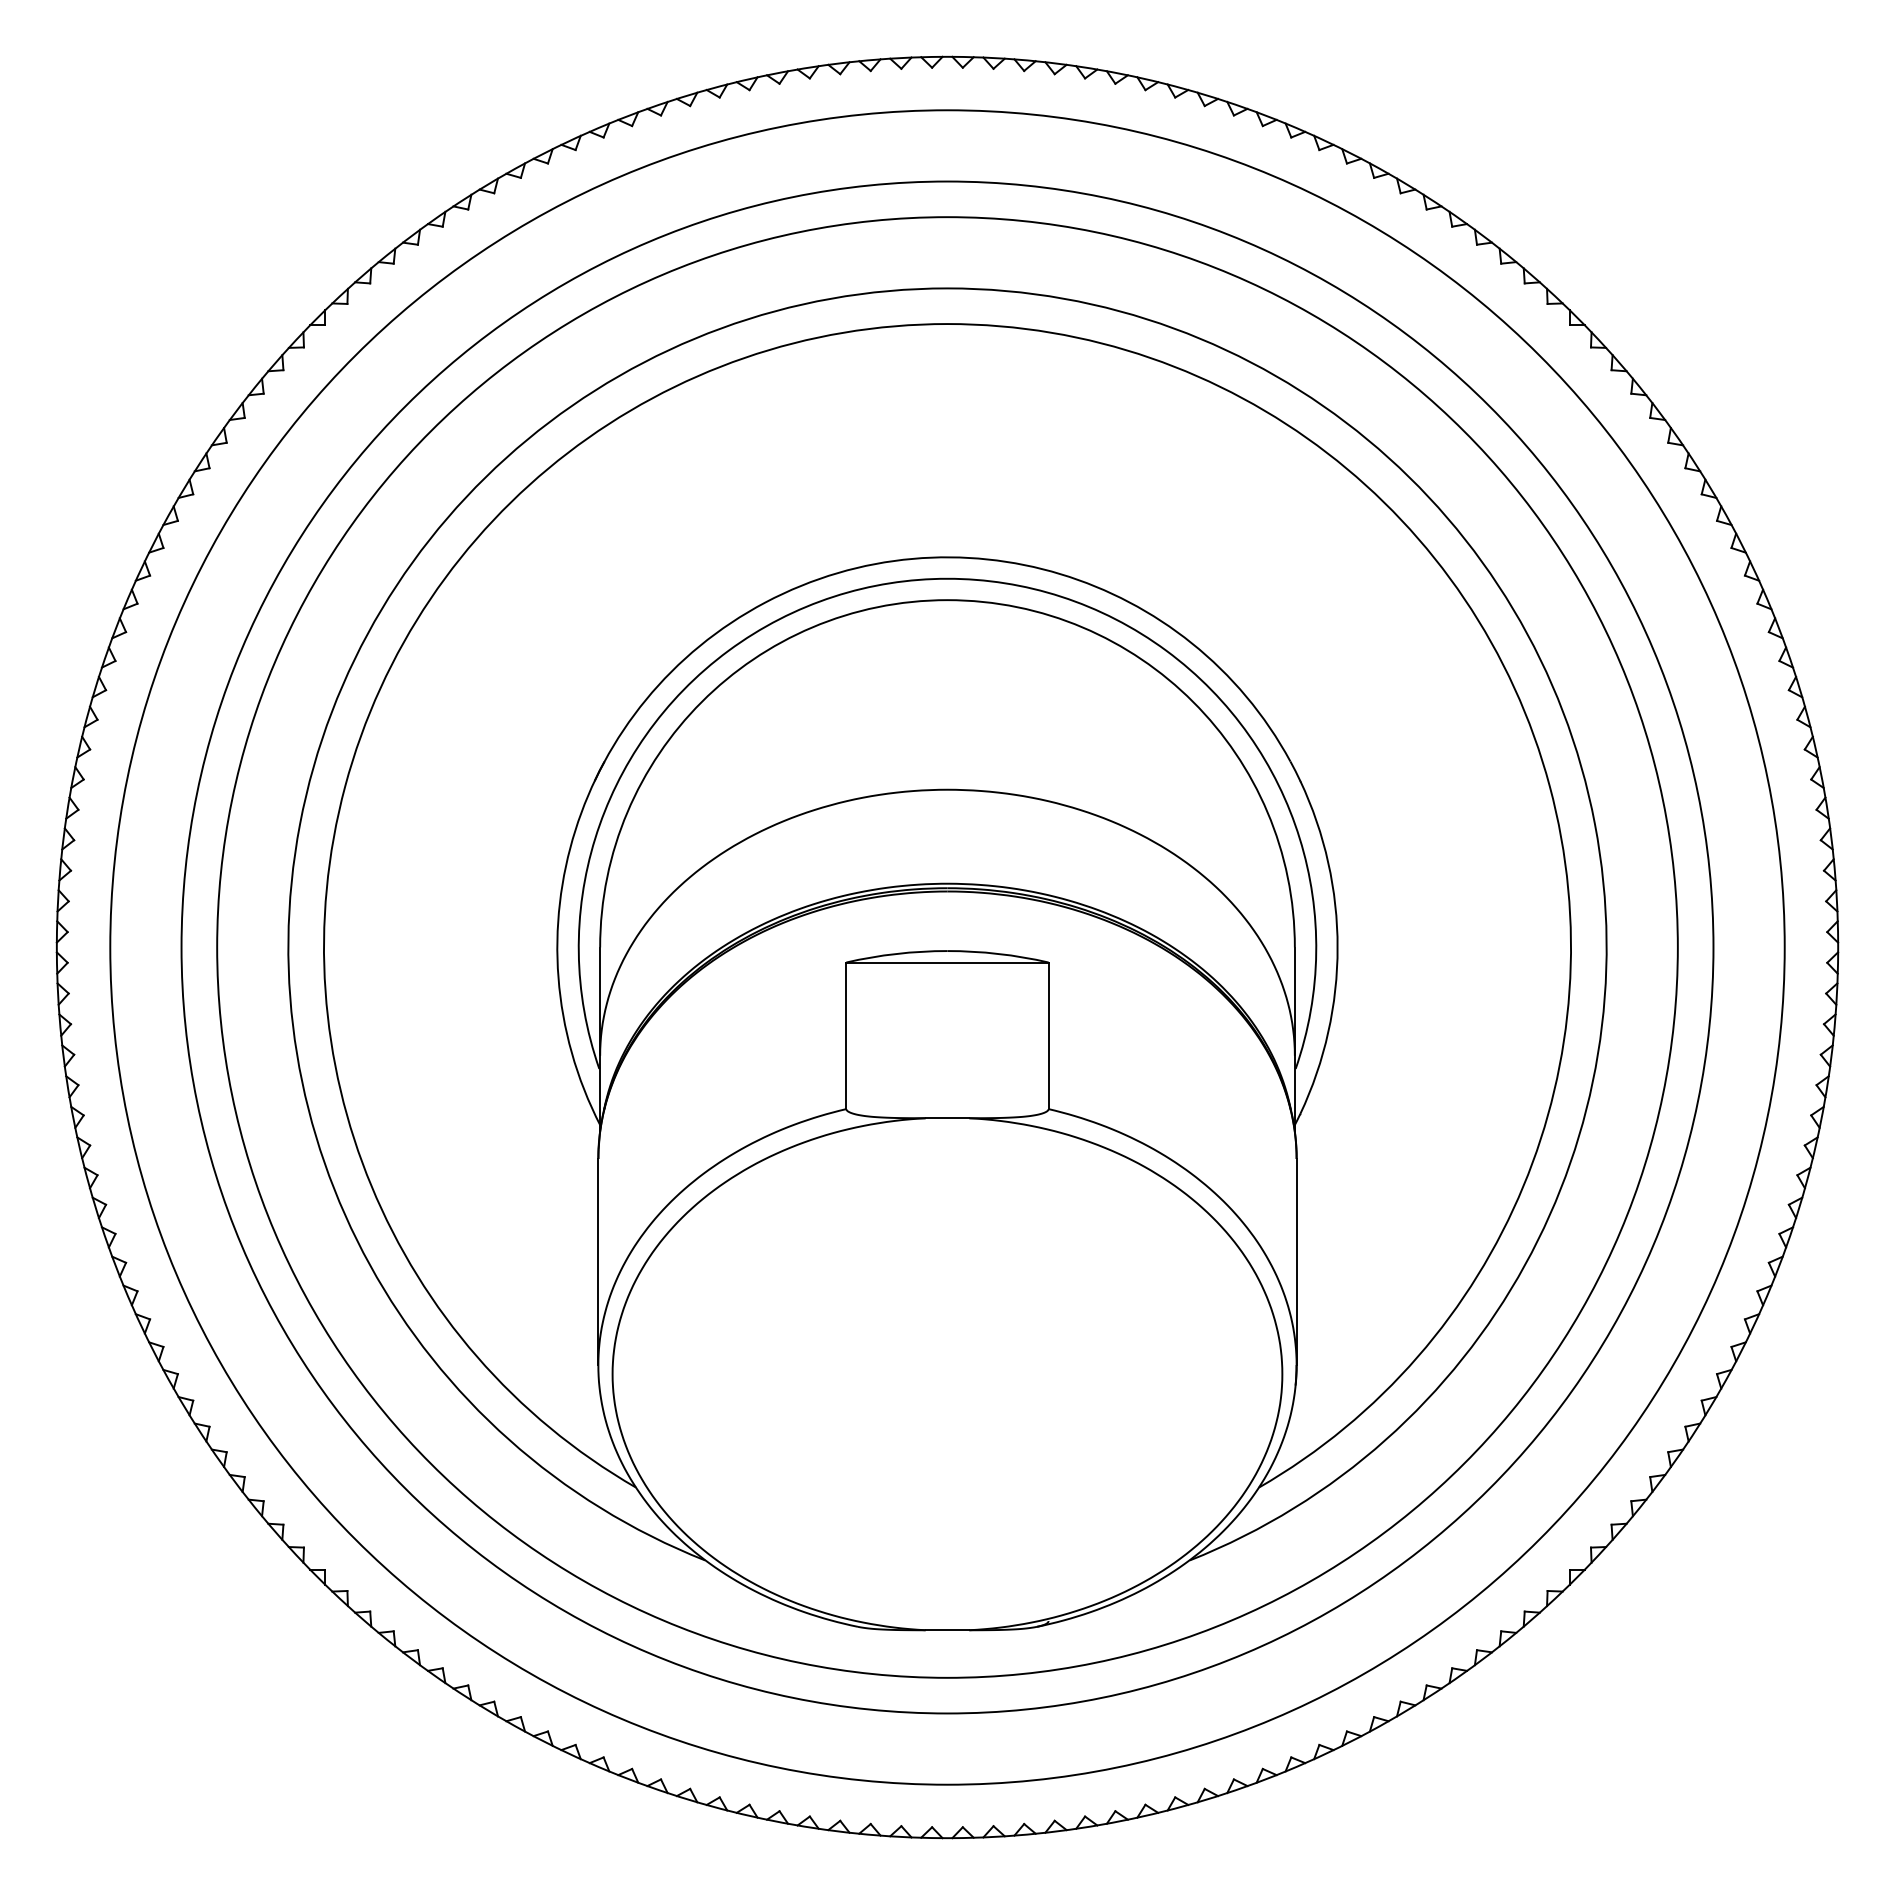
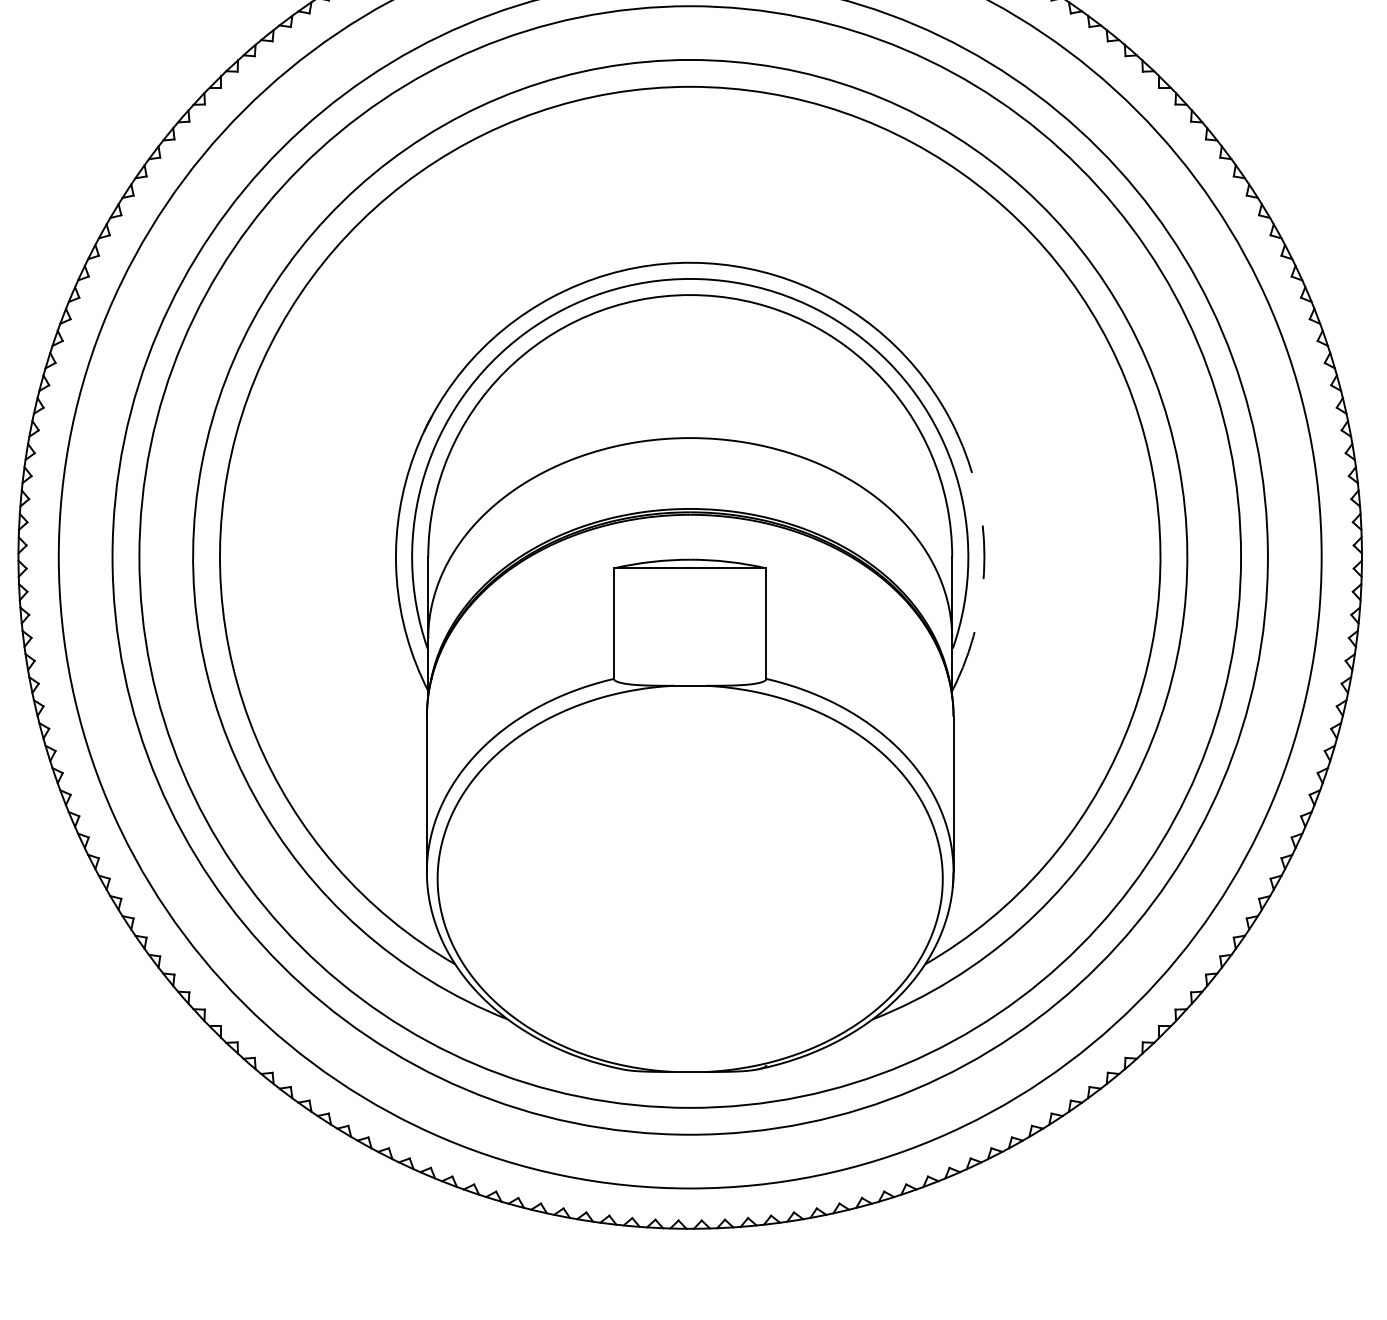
arc: (1337, 947) -> (984, 557), solid -> dashed

